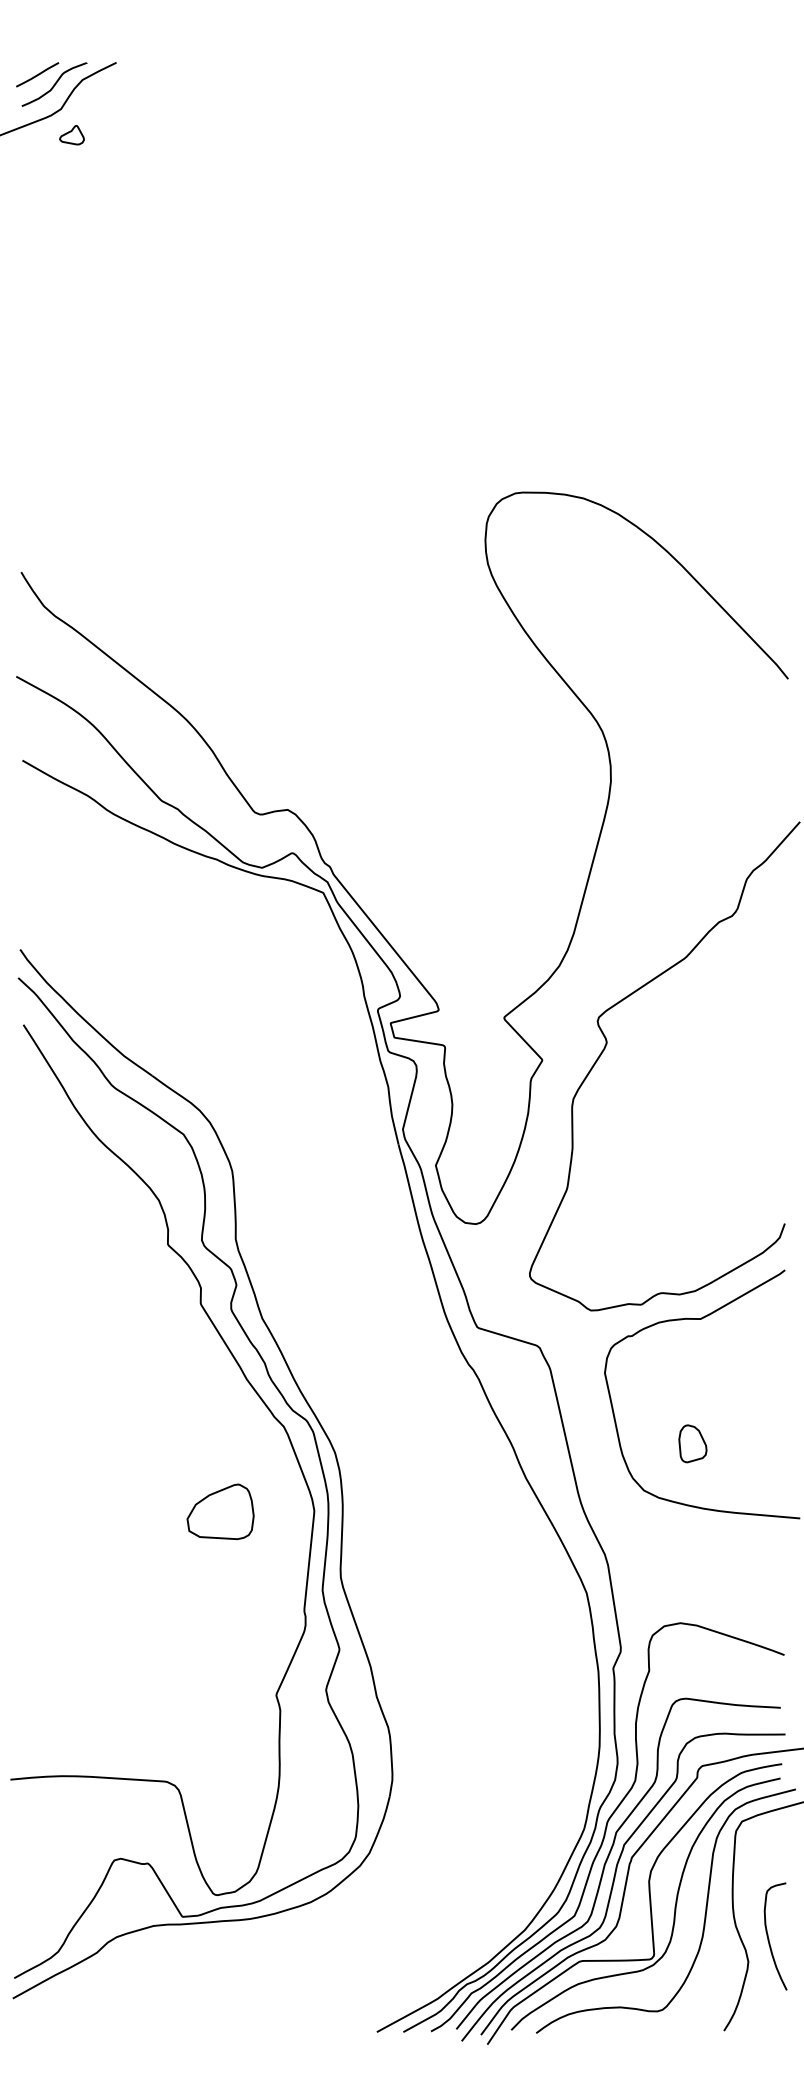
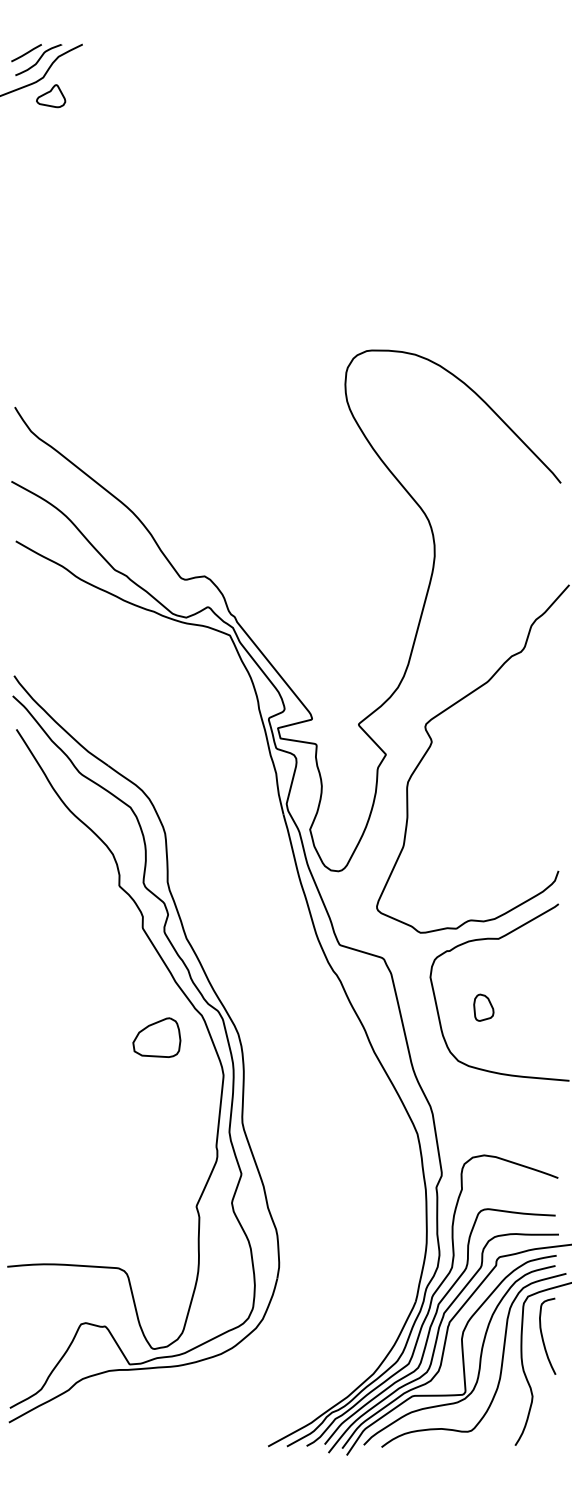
part: (71, 134) -> (50, 95), size x1.67
part: (692, 1443) -> (483, 1007), moved
part: (220, 1511) -> (156, 1037), moved
curve: (769, 1938) -> (543, 1337), moved

